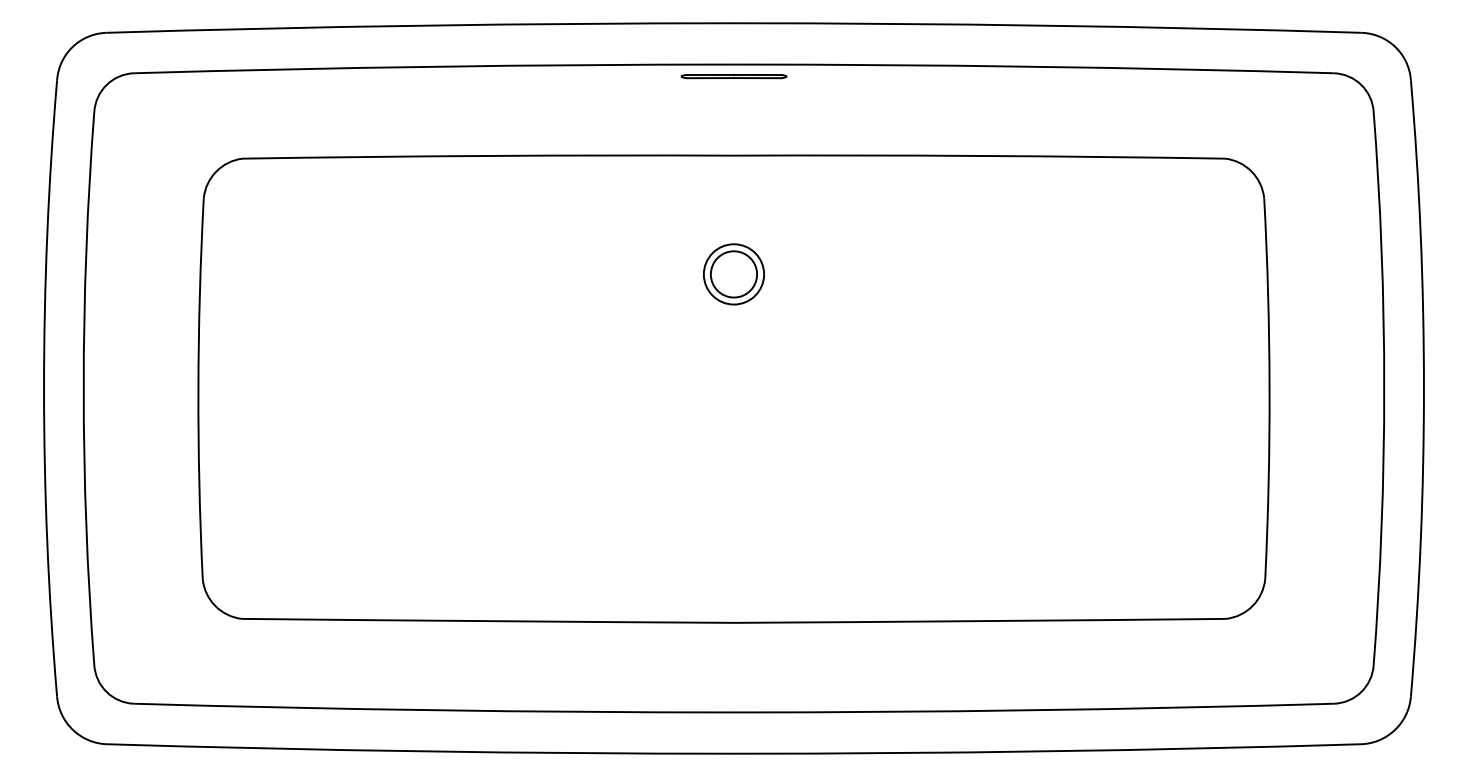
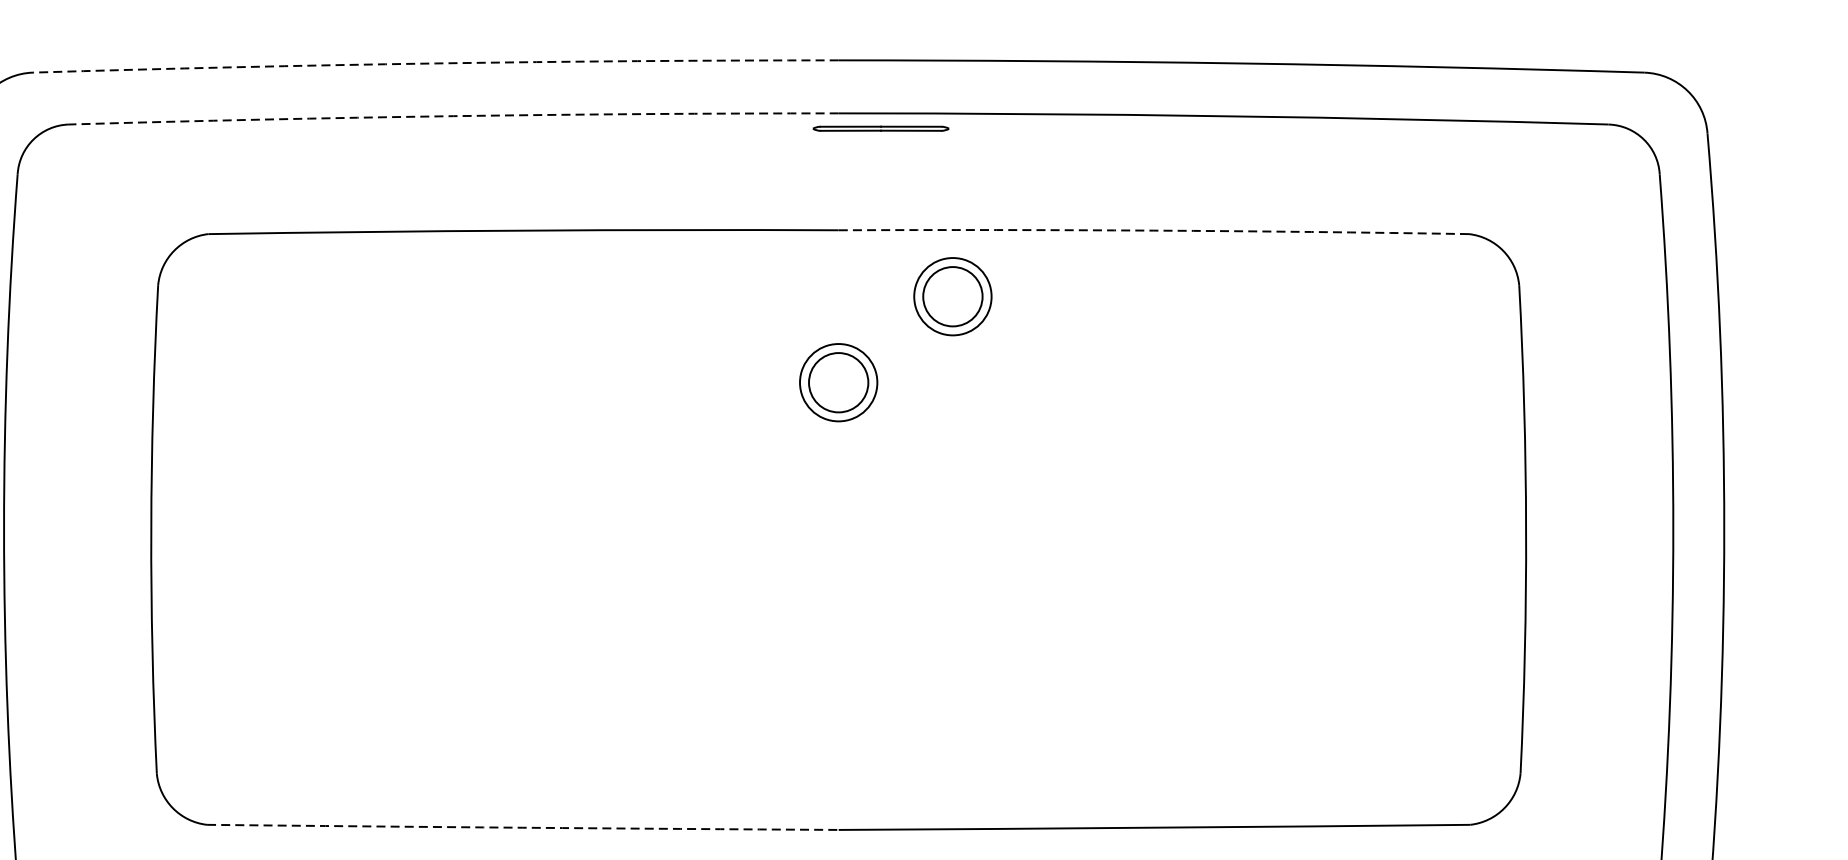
arc: (420, 25) -> (436, 63), solid -> dashed
arc: (434, 66) -> (454, 115), solid -> dashed
part: (733, 76) -> (880, 128), moved
arc: (979, 155) -> (1153, 230), solid -> dashed
part: (822, 207) -> (952, 296), added
arc: (487, 621) -> (522, 828), solid -> dashed

